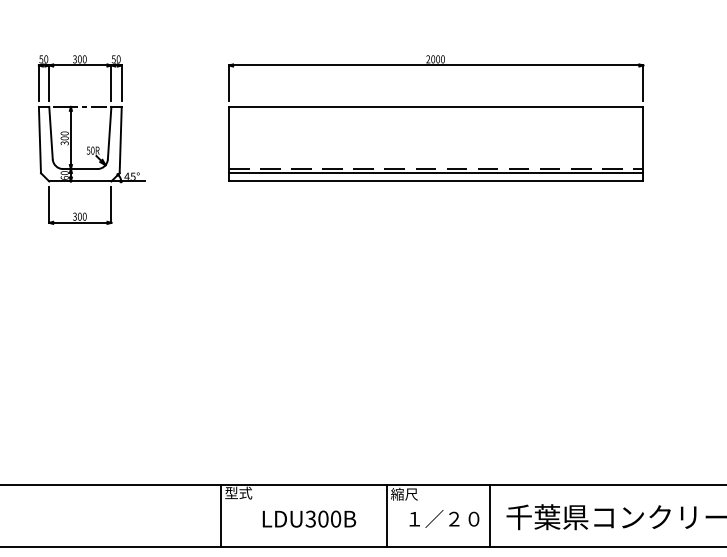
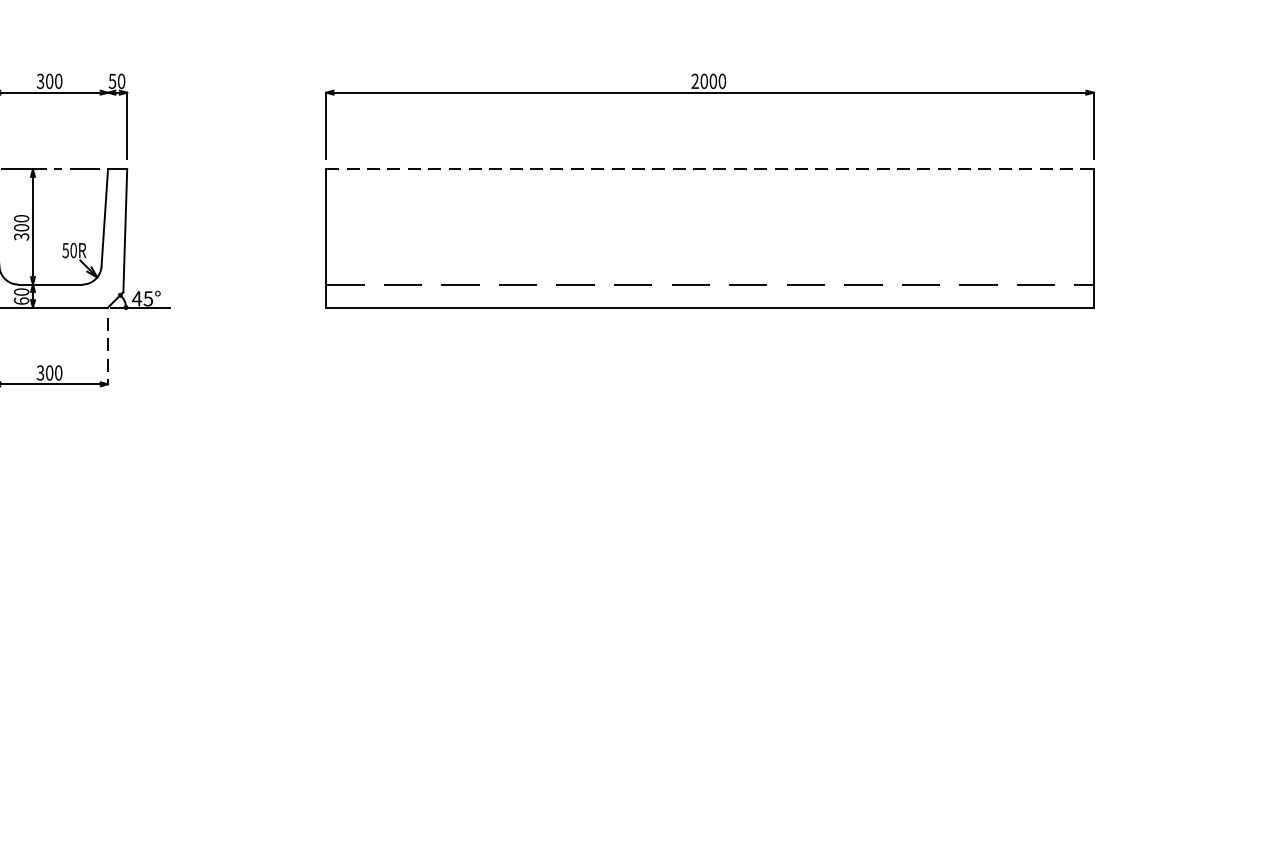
line: (111, 83) -> (108, 126), removed
line: (436, 106) -> (710, 168), solid -> dashed
line: (436, 173) -> (710, 292), removed
line: (111, 204) -> (108, 350), solid -> dashed

